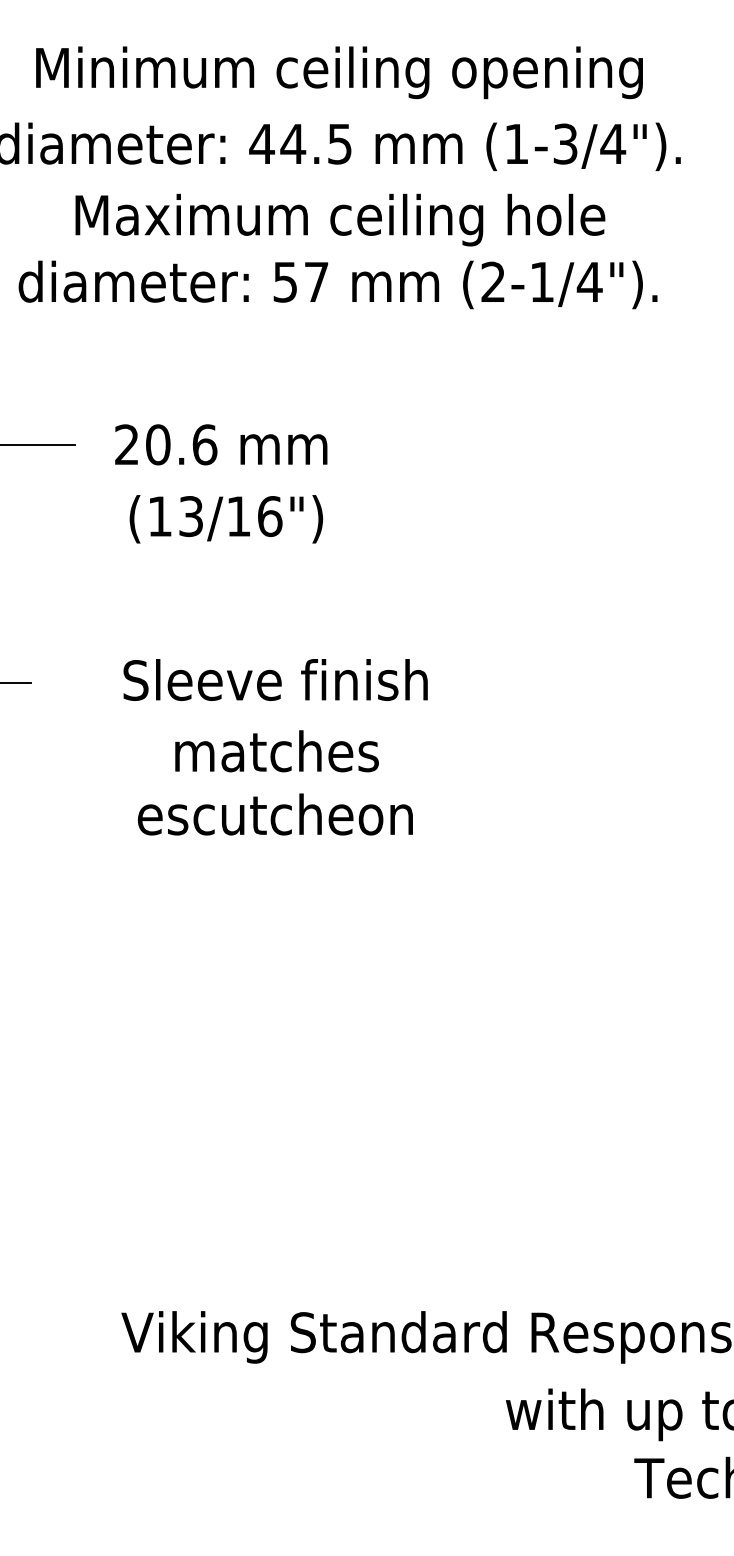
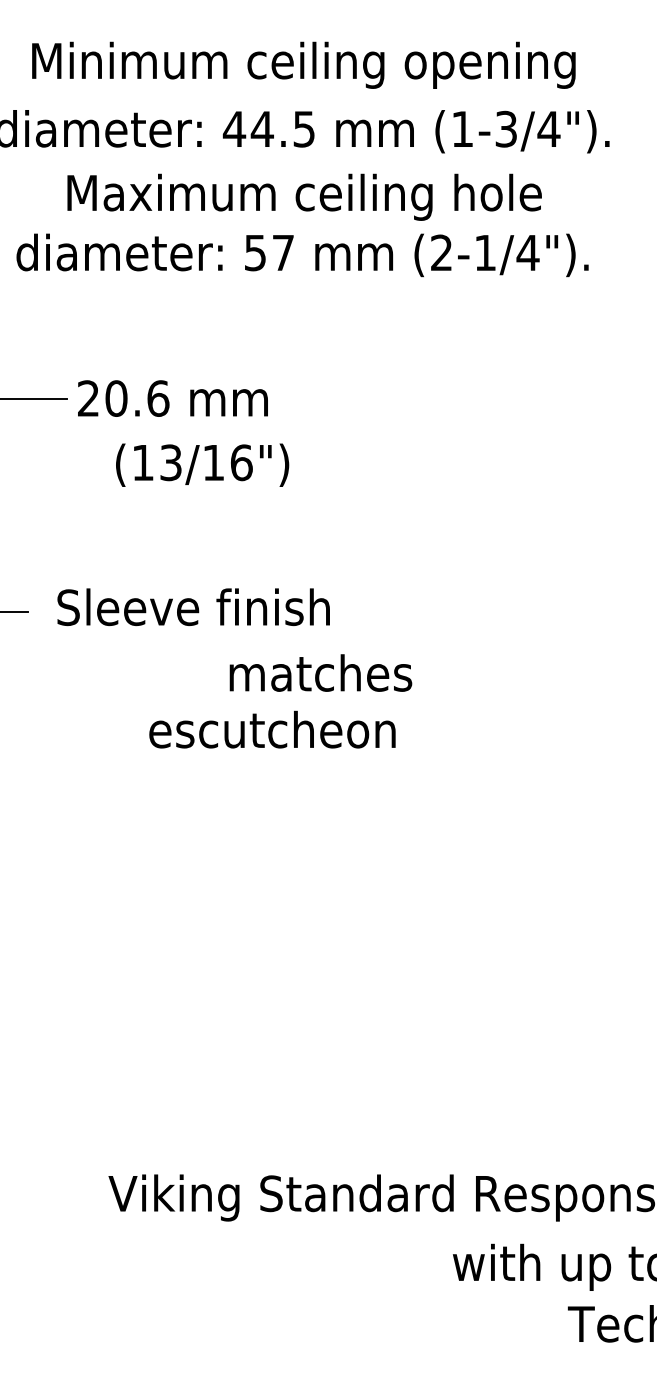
text: (220, 444) -> (172, 398), moved
text: (275, 680) -> (193, 607), moved
text: (276, 750) -> (320, 672), moved
text: (275, 814) -> (272, 729), moved

